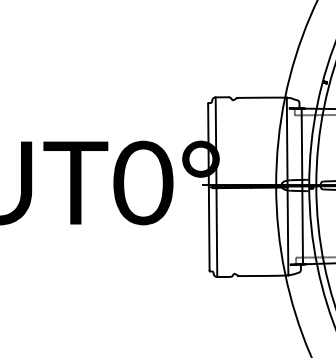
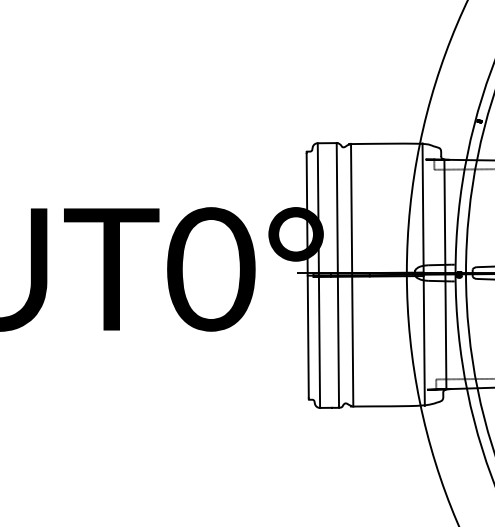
line: (229, 186) -> (338, 274), added
line: (238, 186) -> (351, 274), added

